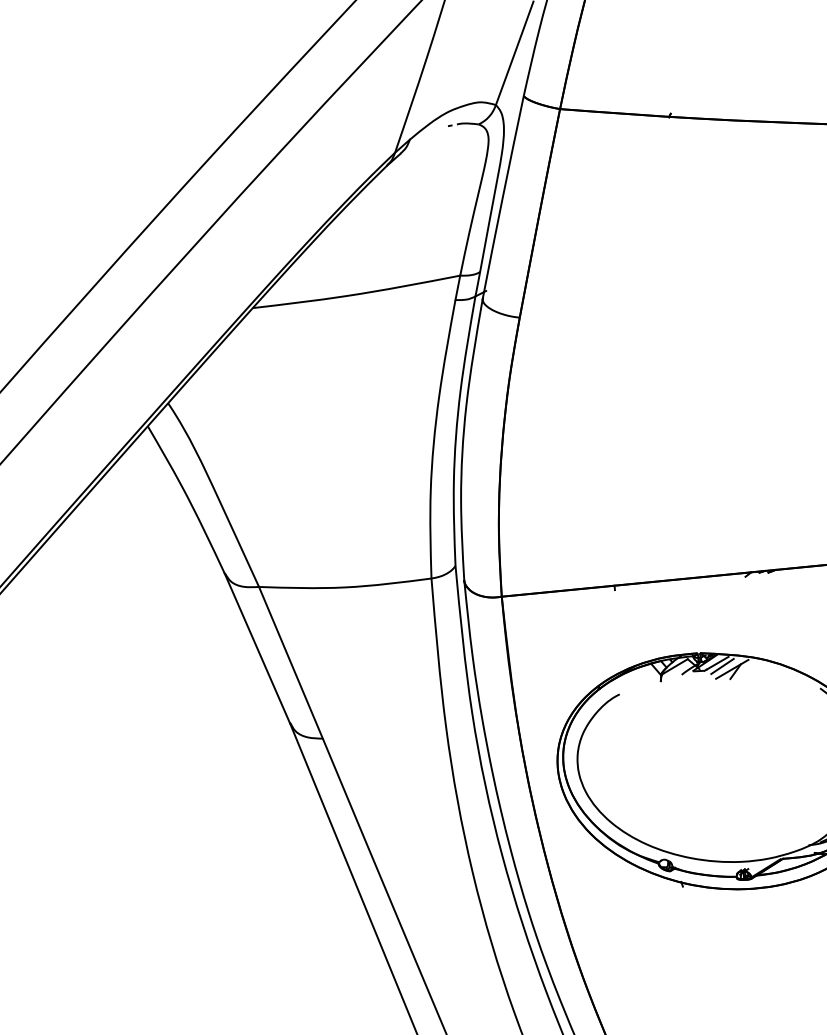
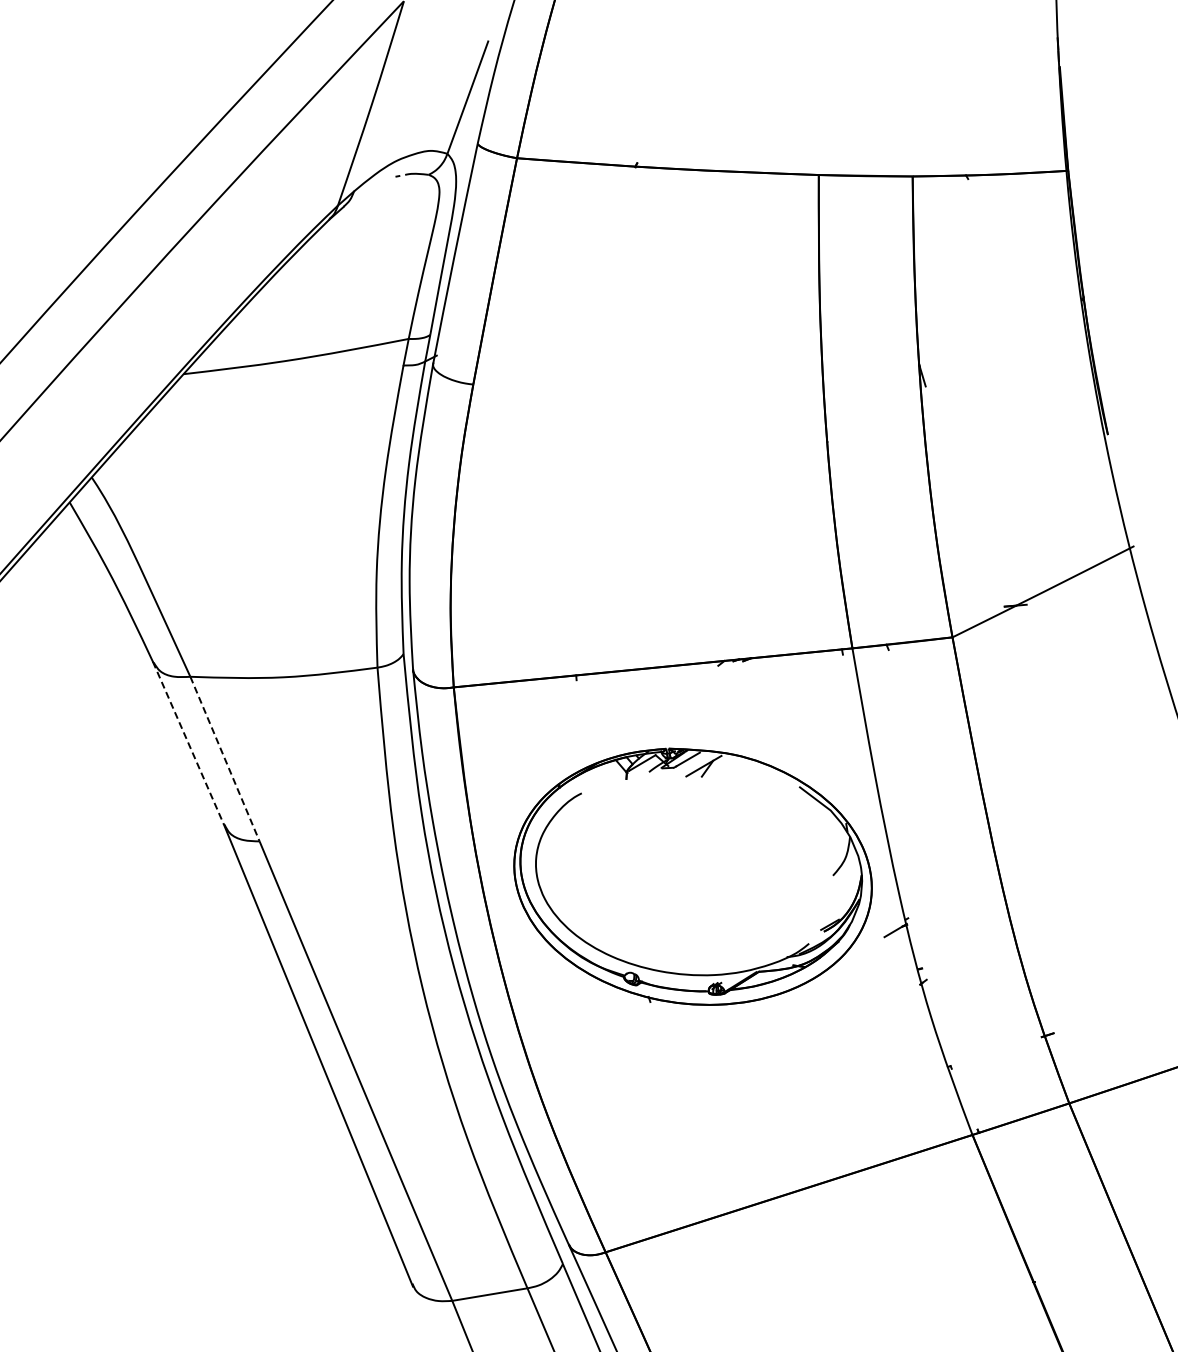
line: (257, 648) -> (188, 743), solid -> dashed
line: (291, 663) -> (225, 759), solid -> dashed
line: (722, 665) -> (693, 762), removed

